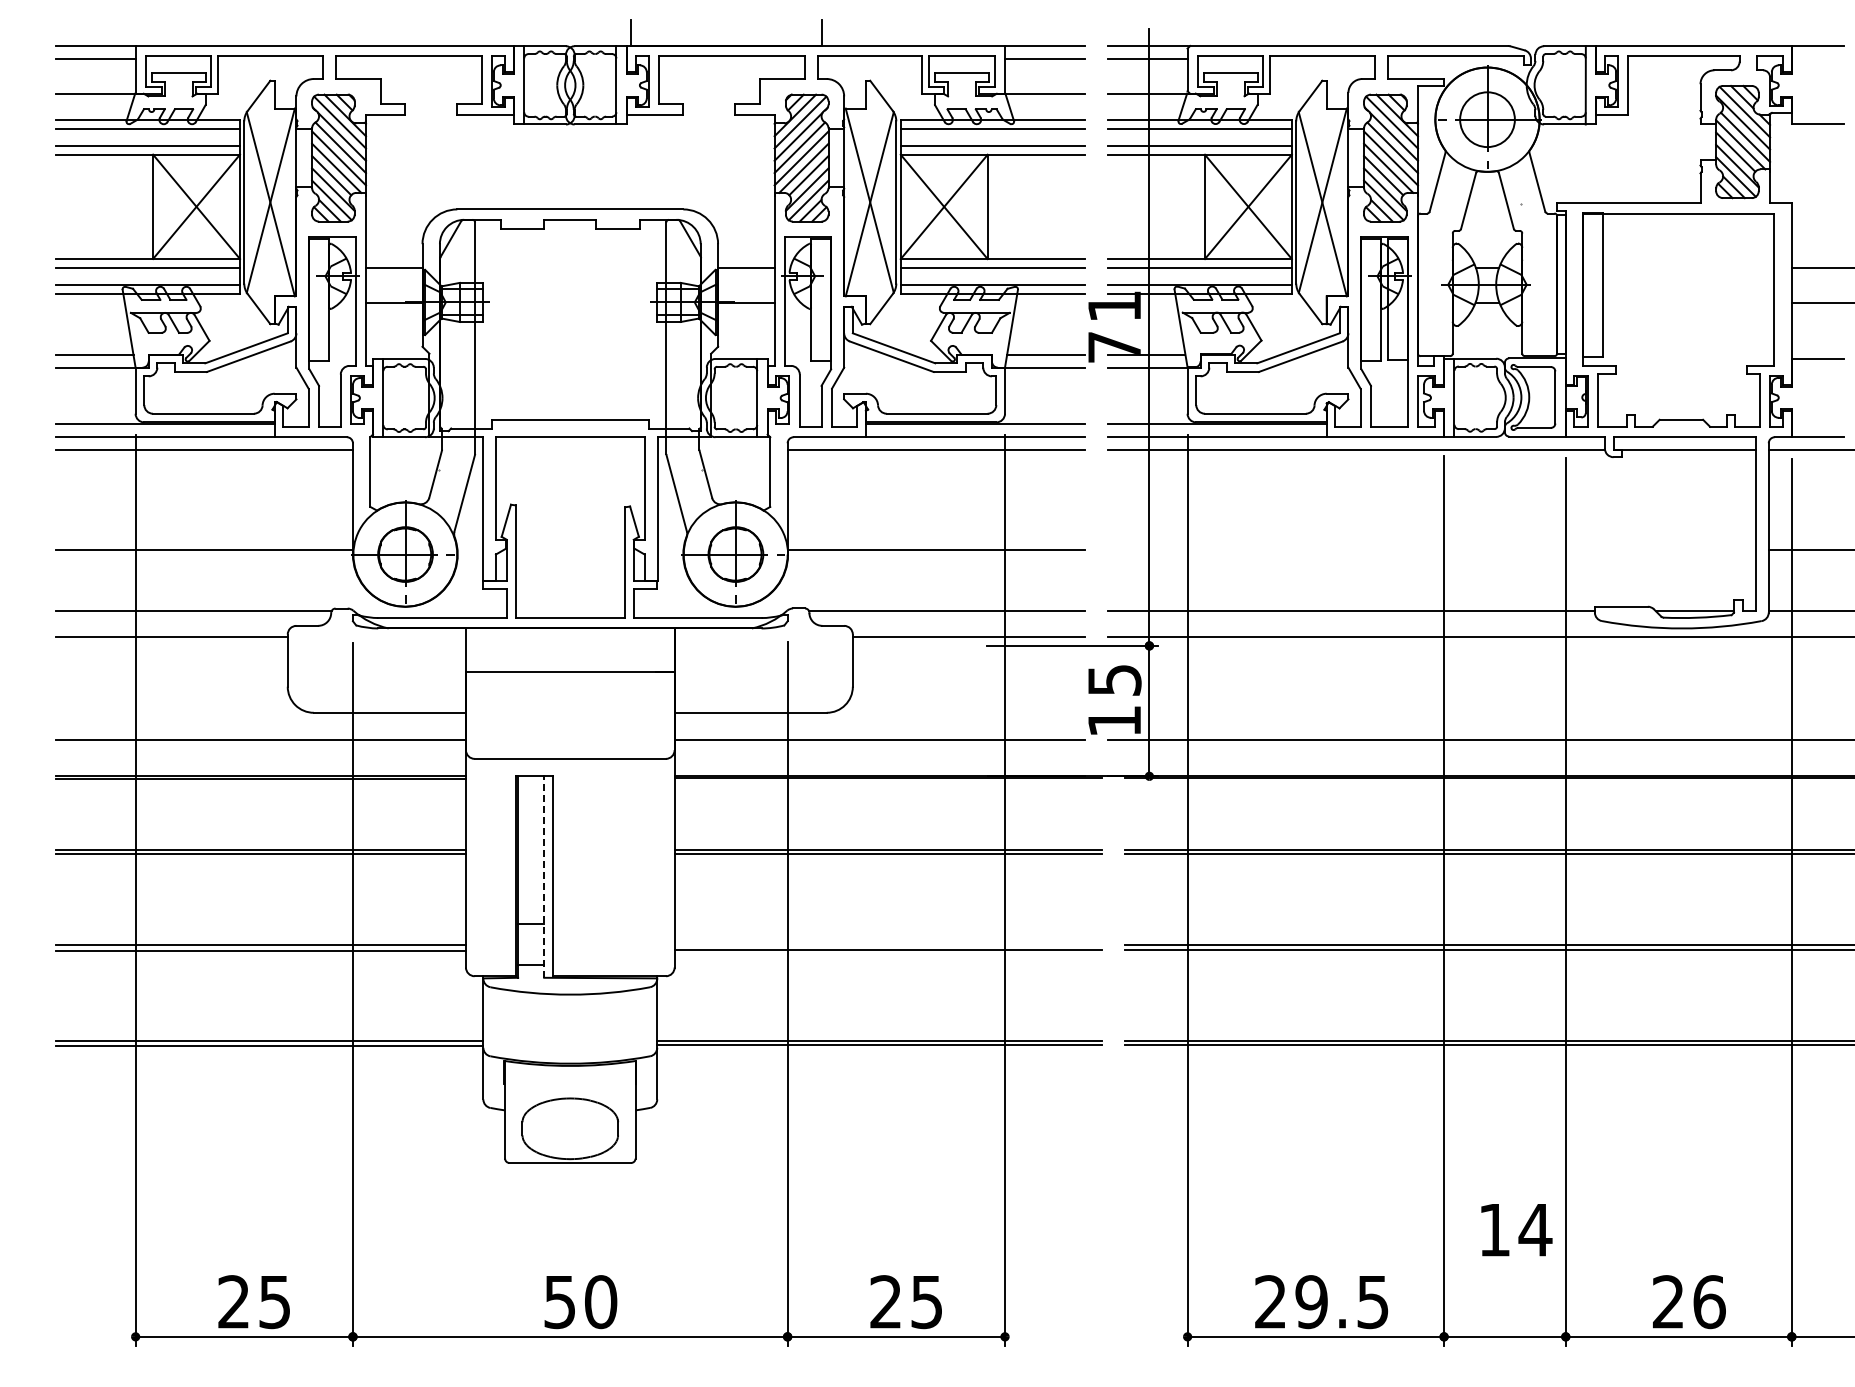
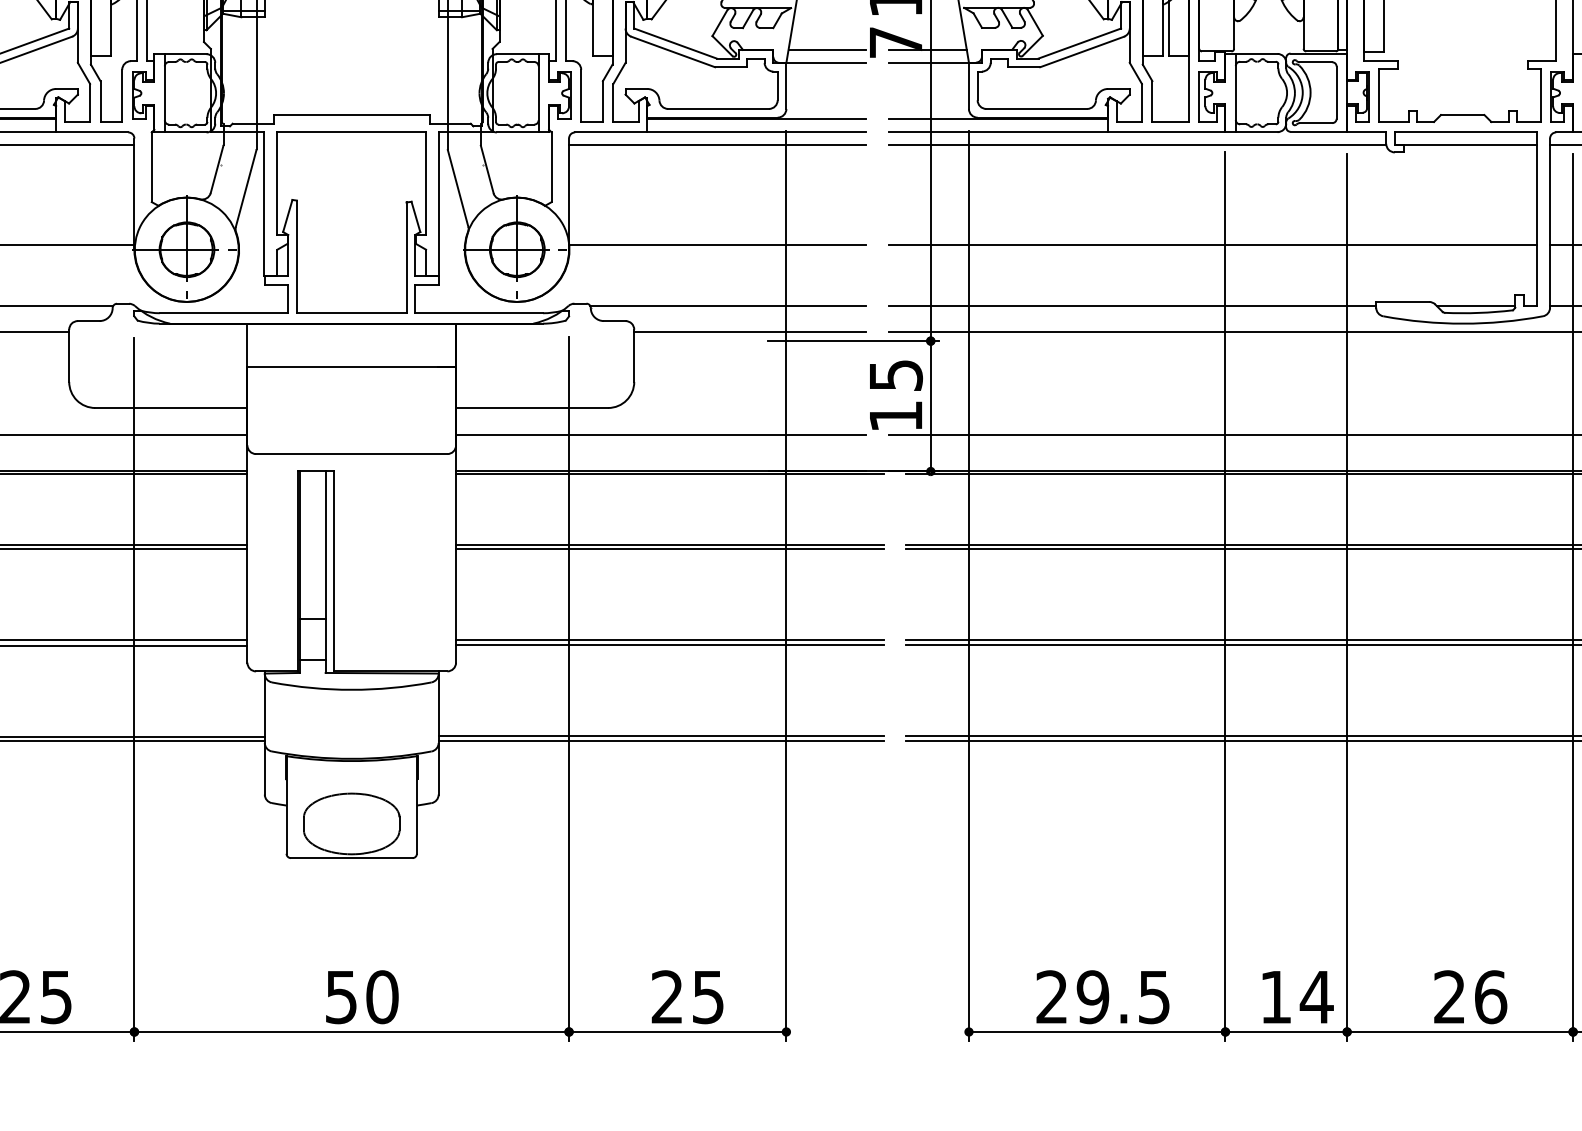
line: (1431, 550) -> (1212, 245), added
line: (544, 877) -> (325, 572), dashed -> solid
line: (888, 945) -> (669, 640), added
text: (1516, 1230) -> (1297, 997), moved

